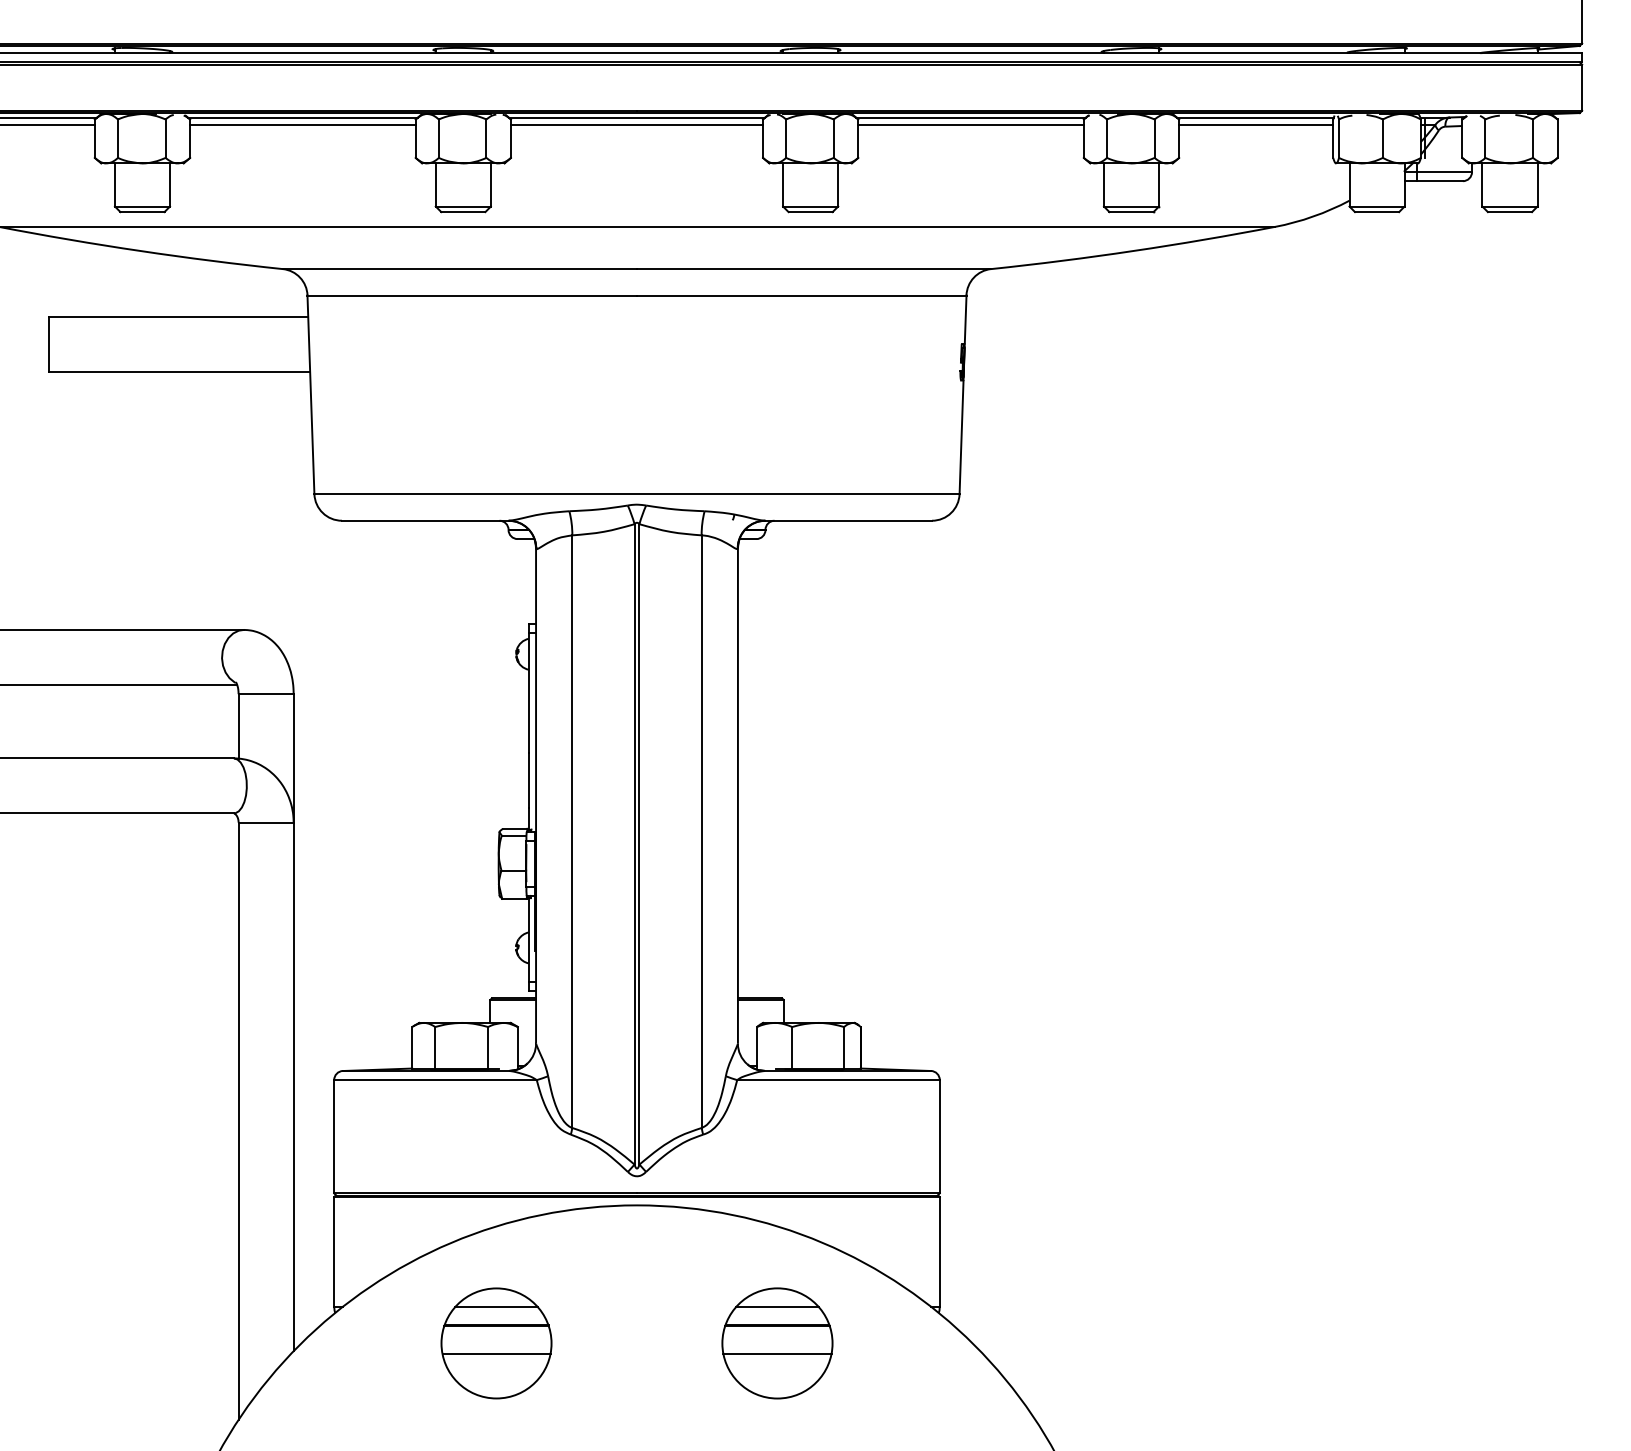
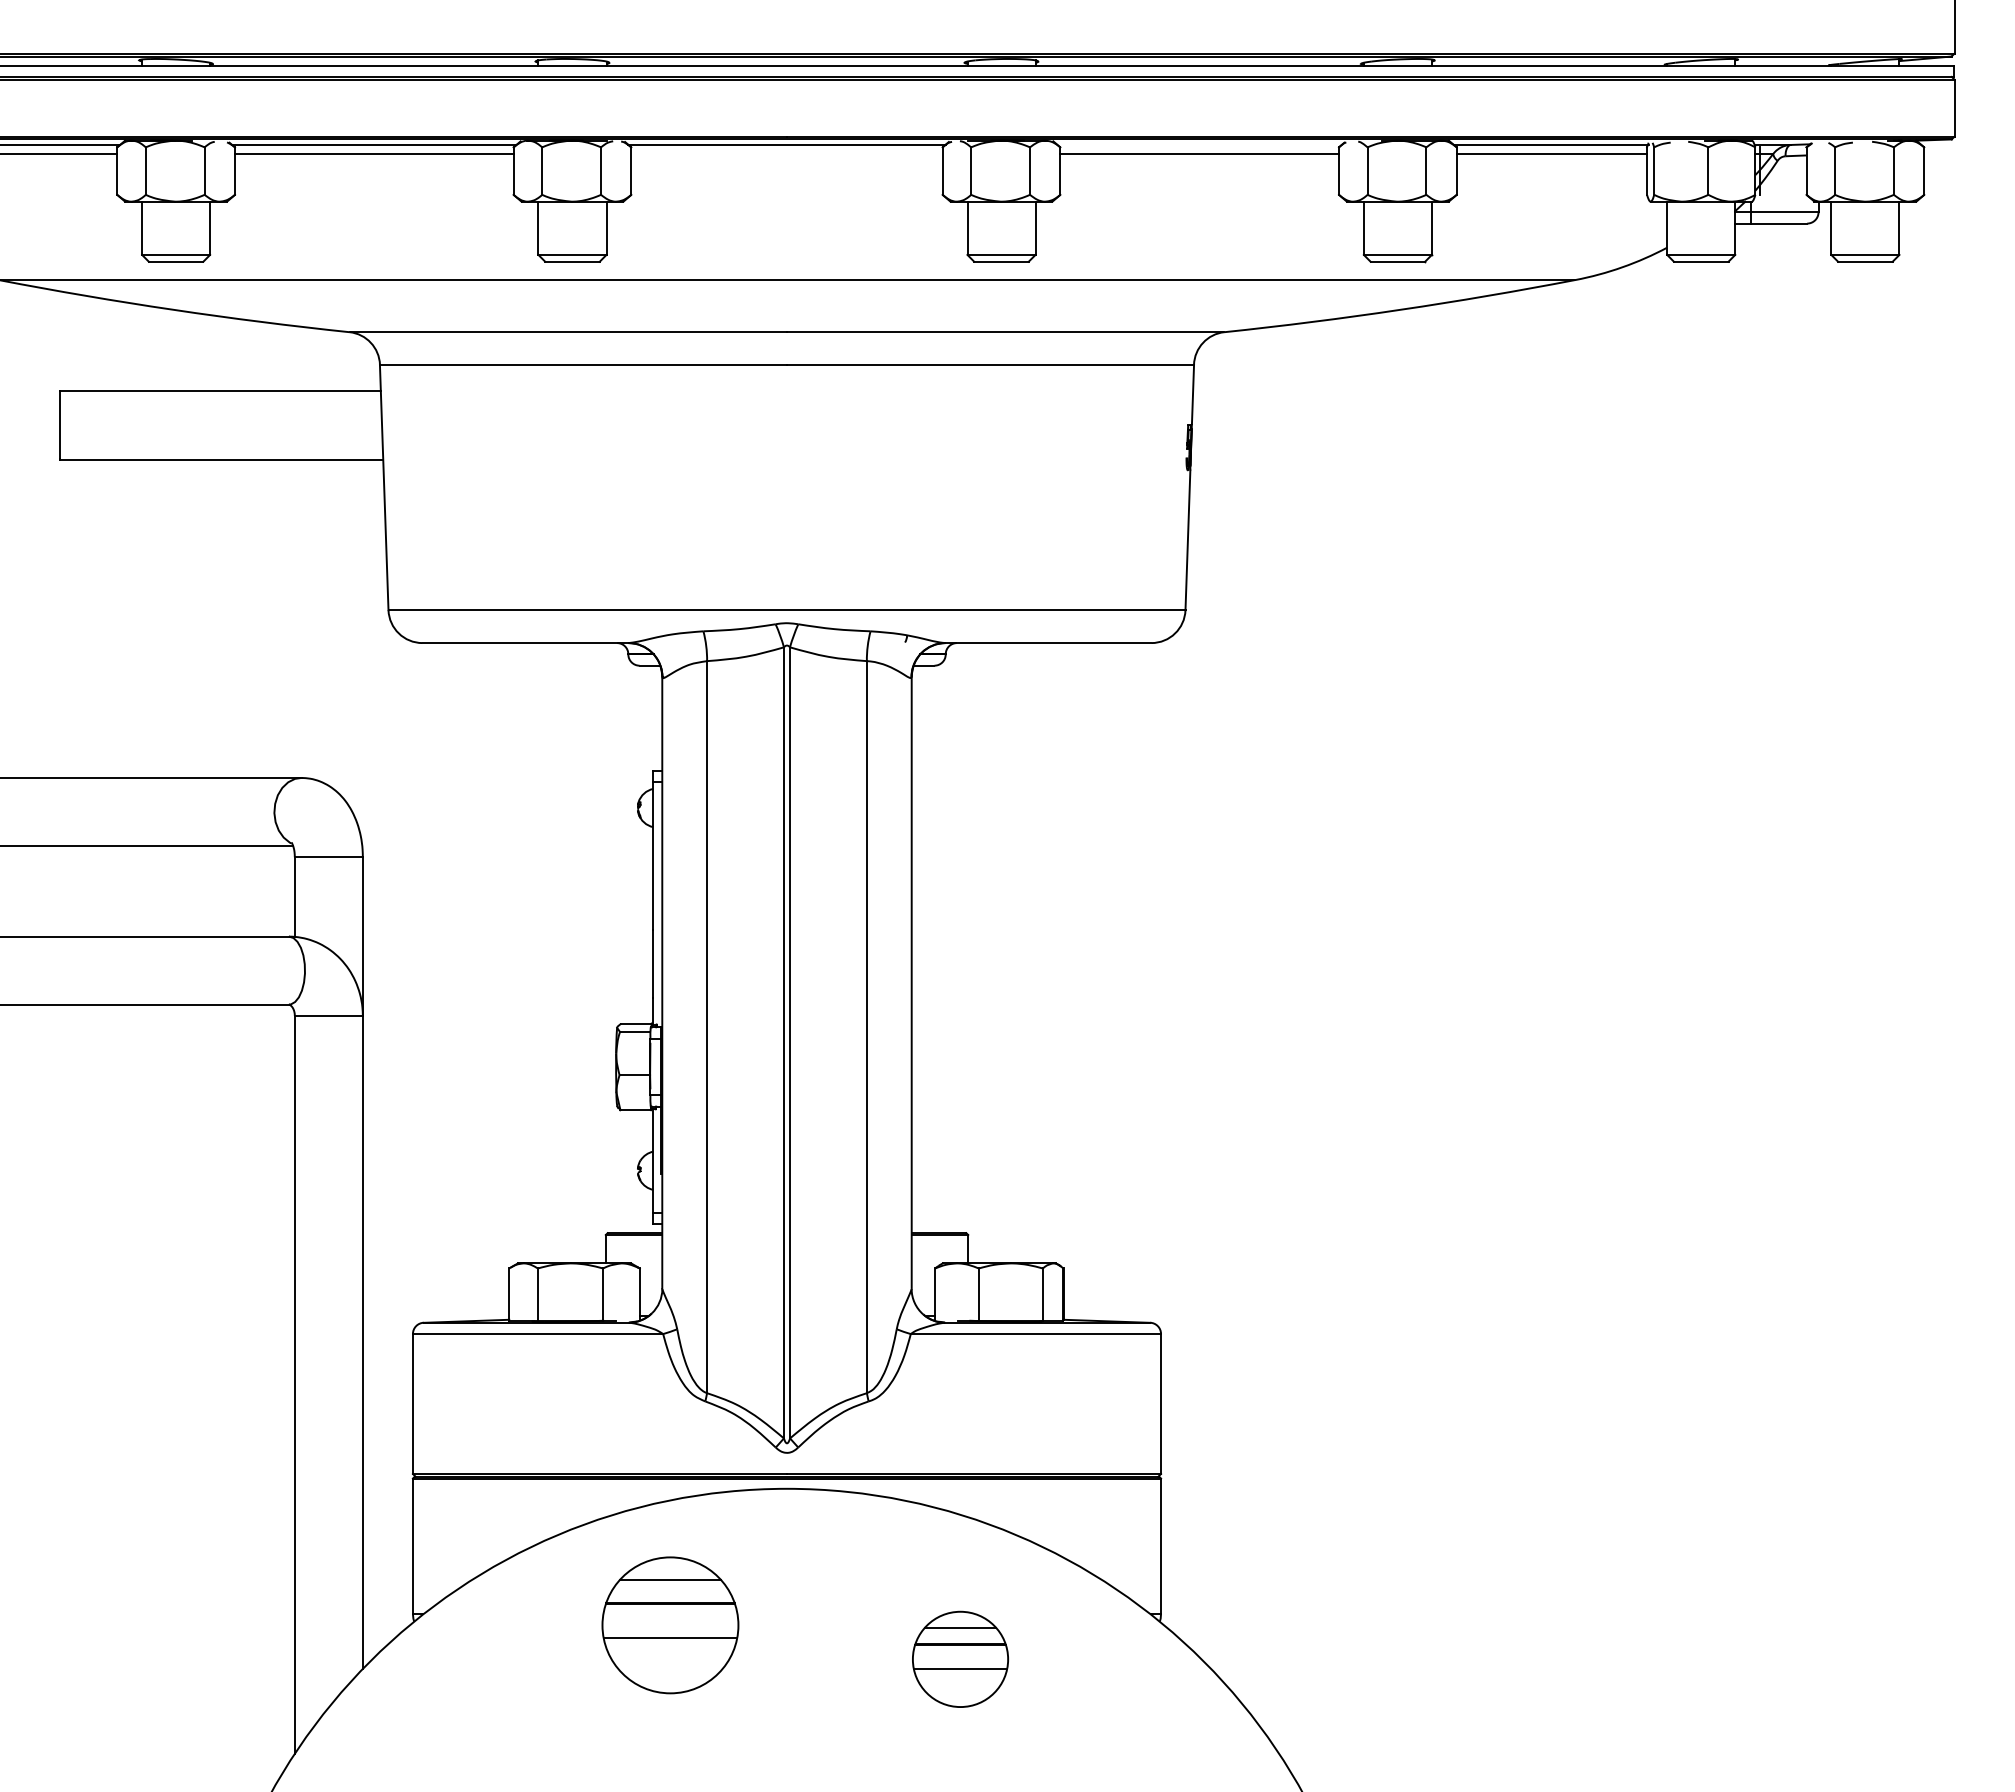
line: (970, 117) -> (1199, 144), removed
line: (636, 125) -> (786, 154), removed
part: (496, 1343) -> (670, 1625), moved
part: (777, 1343) -> (960, 1659), size x0.7

